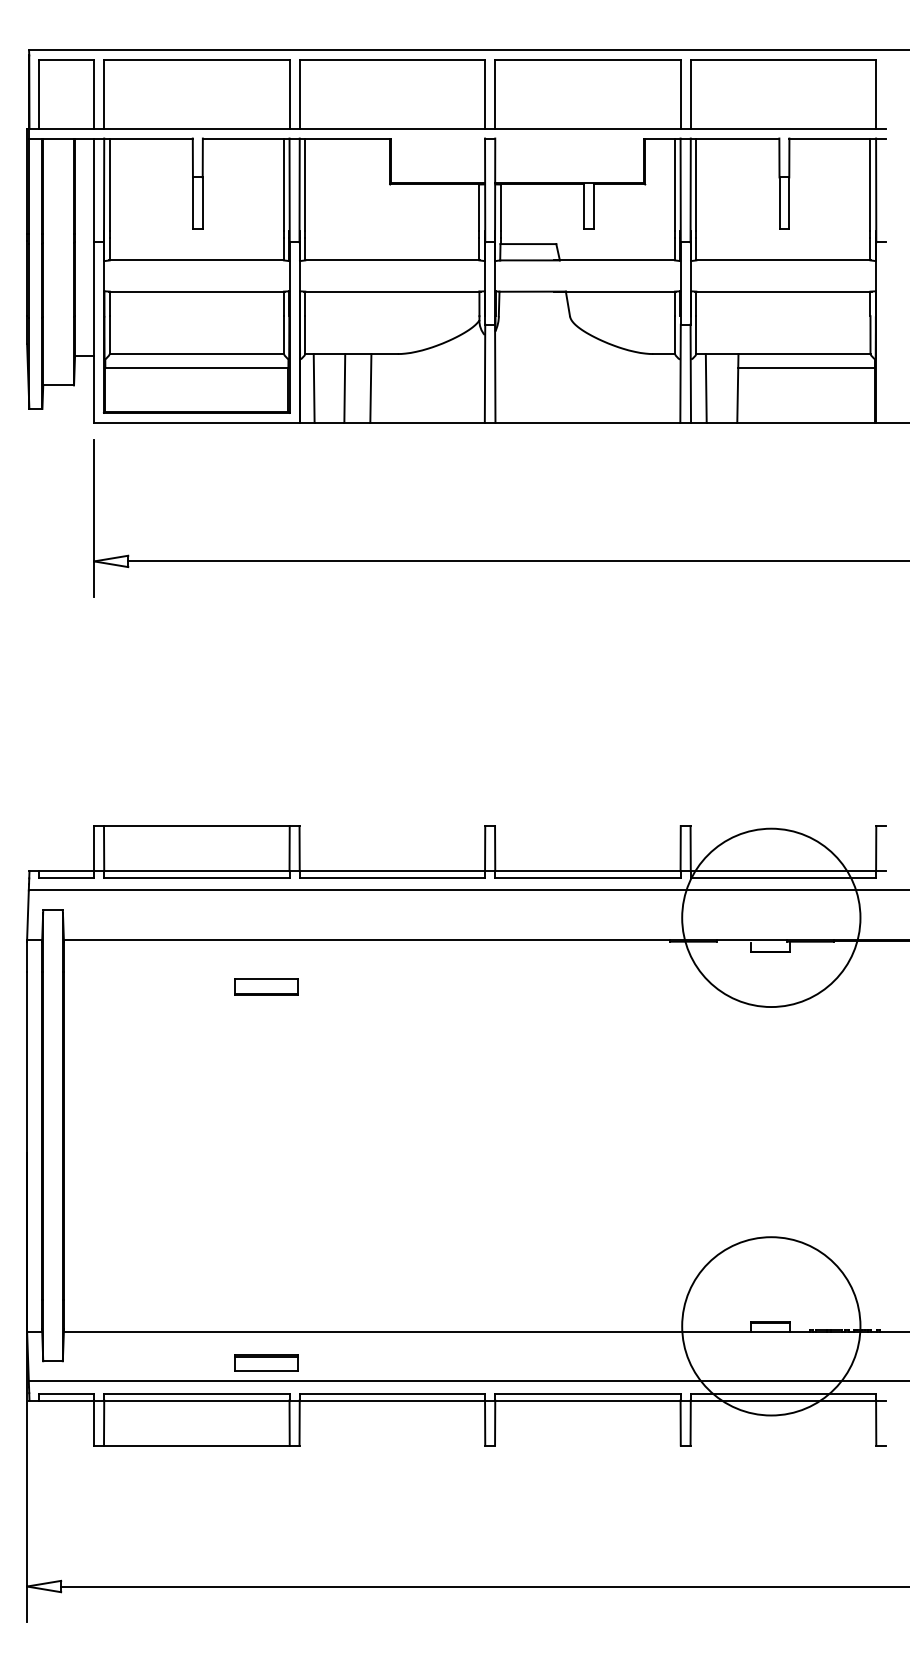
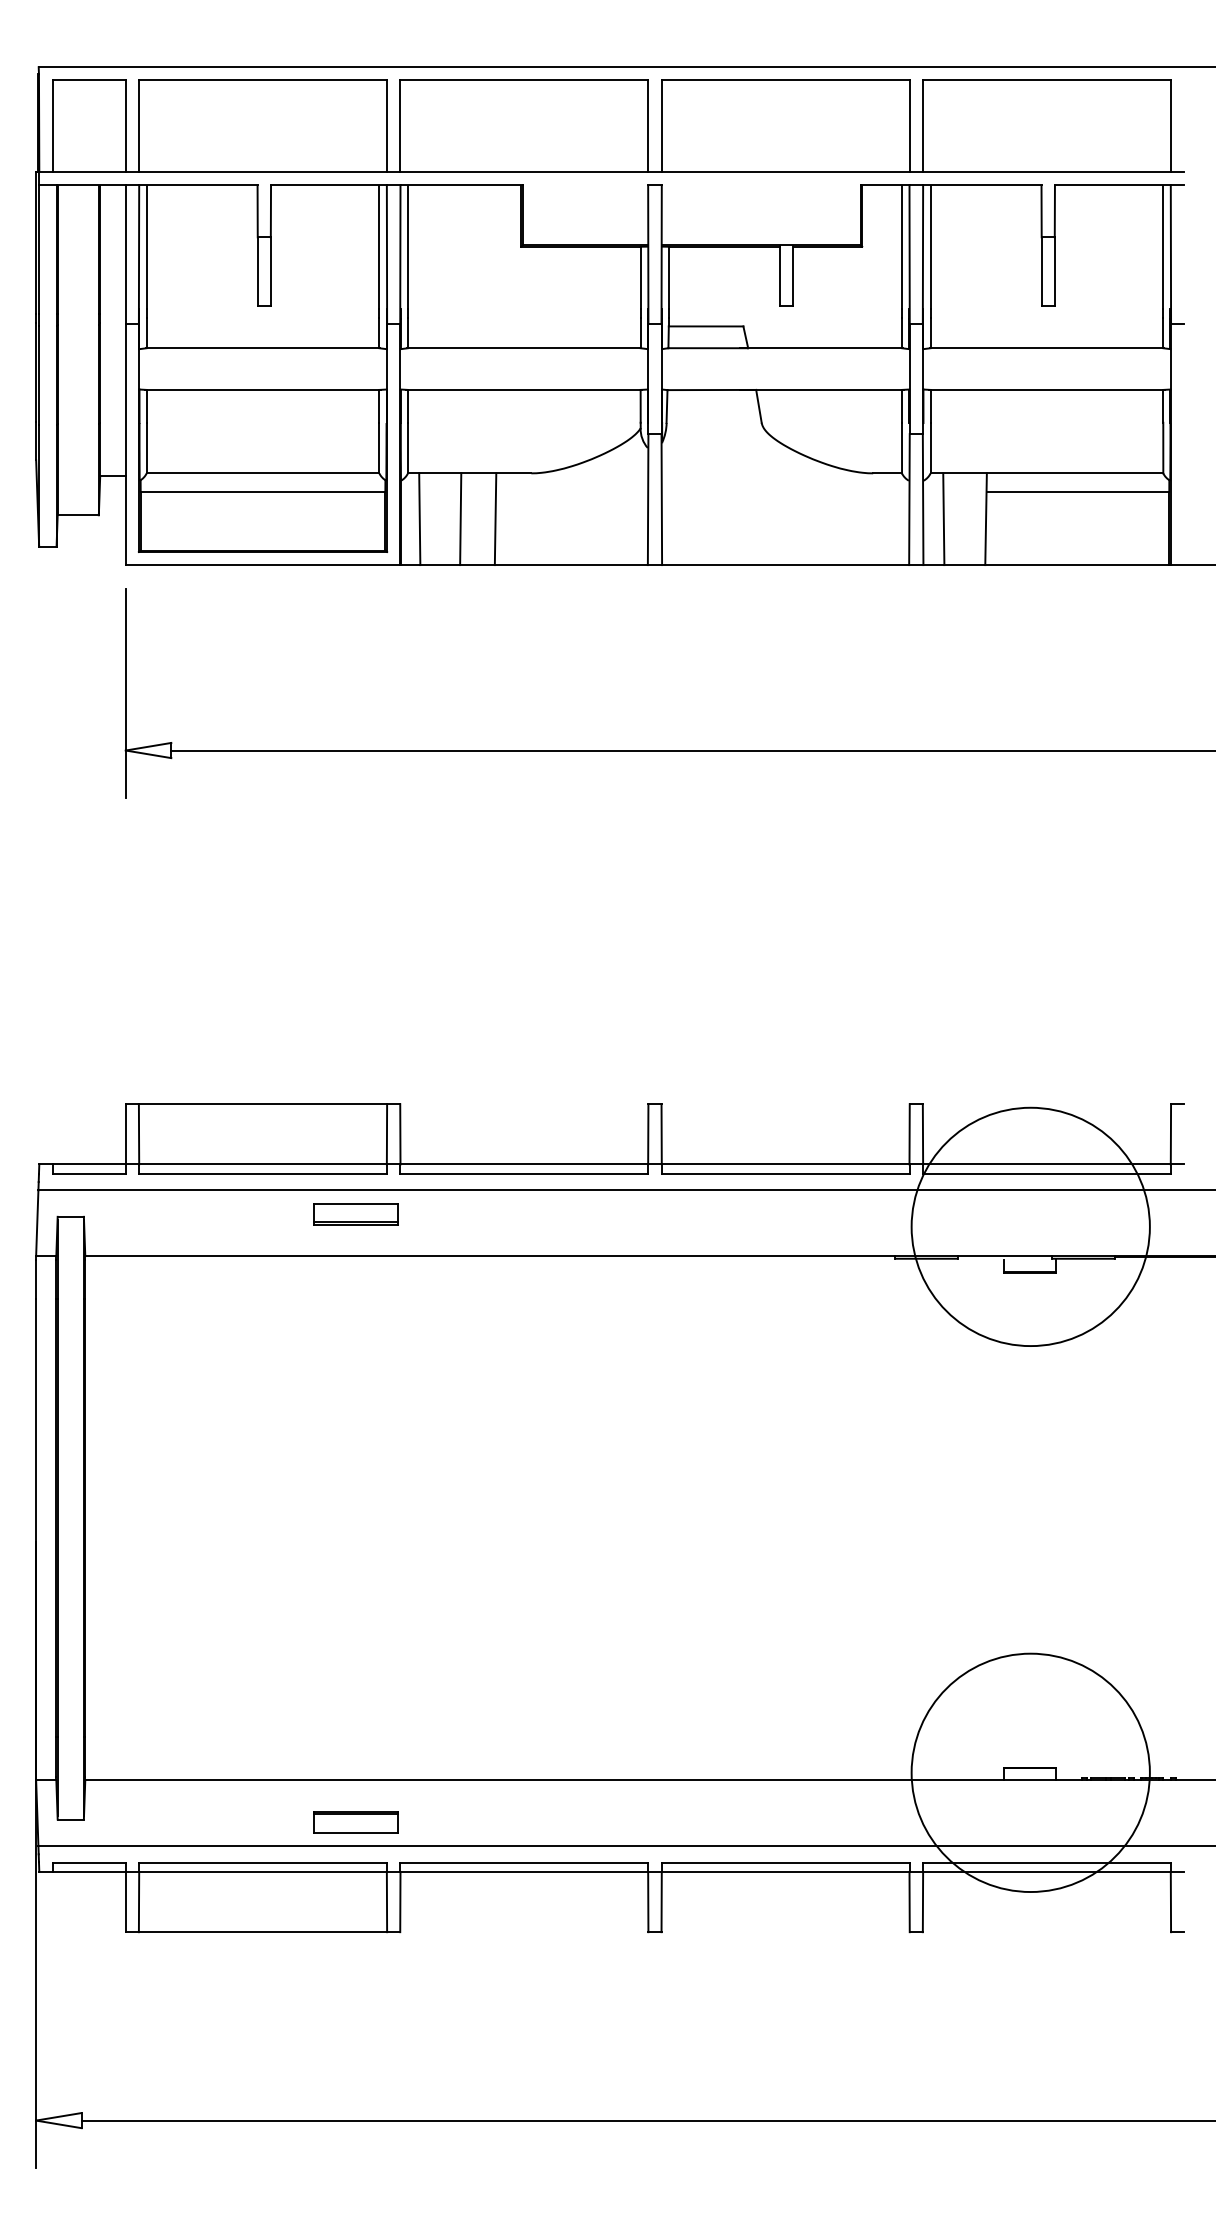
part: (266, 986) -> (356, 1213), moved

